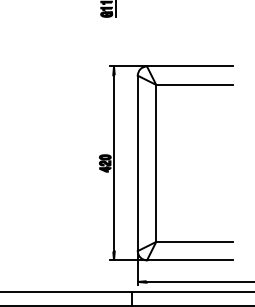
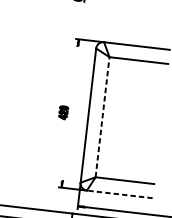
line: (156, 162) -> (102, 116), solid -> dashed
line: (114, 163) -> (70, 113), removed
line: (189, 260) -> (119, 194), solid -> dashed

